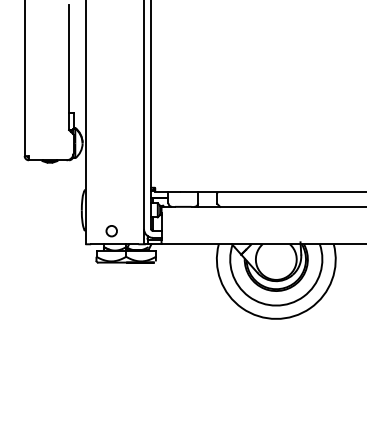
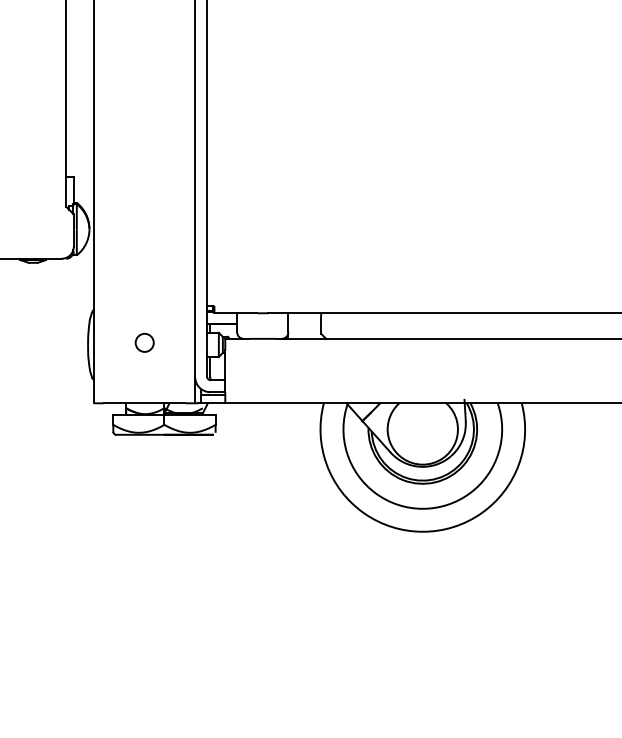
circle: (111, 231) -> (144, 343), moved

